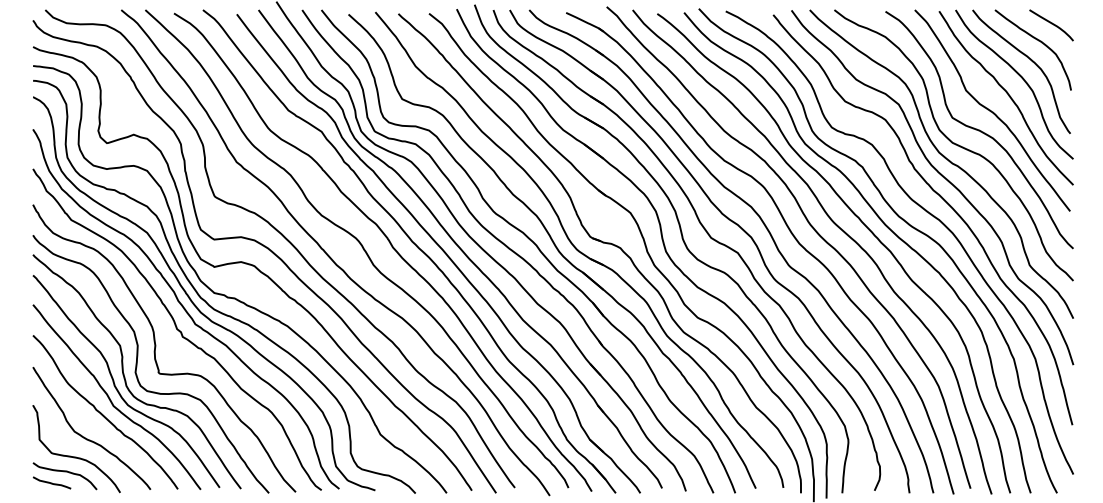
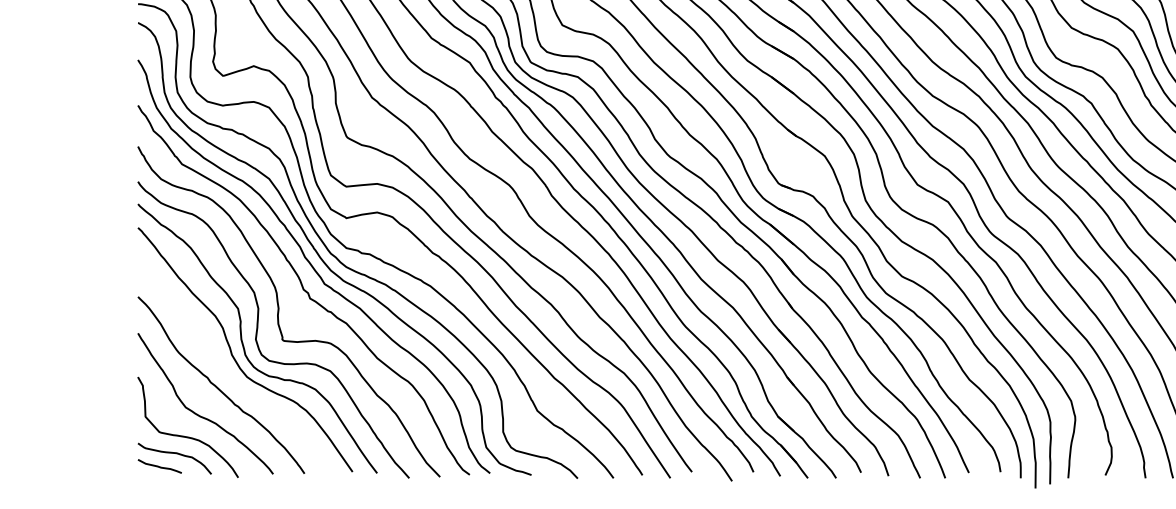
curve: (110, 398) -> (227, 369), removed

